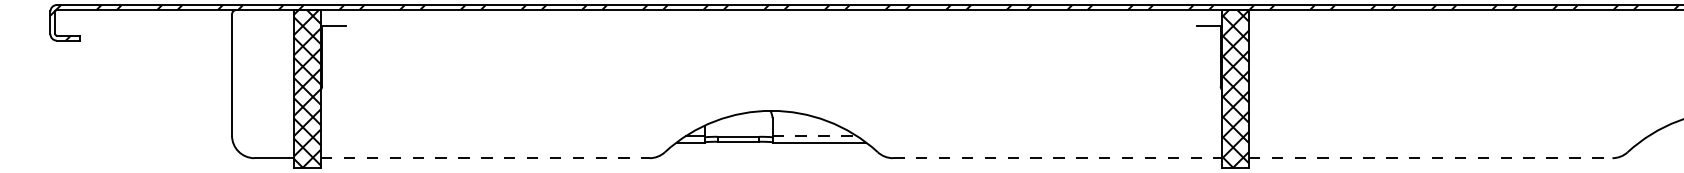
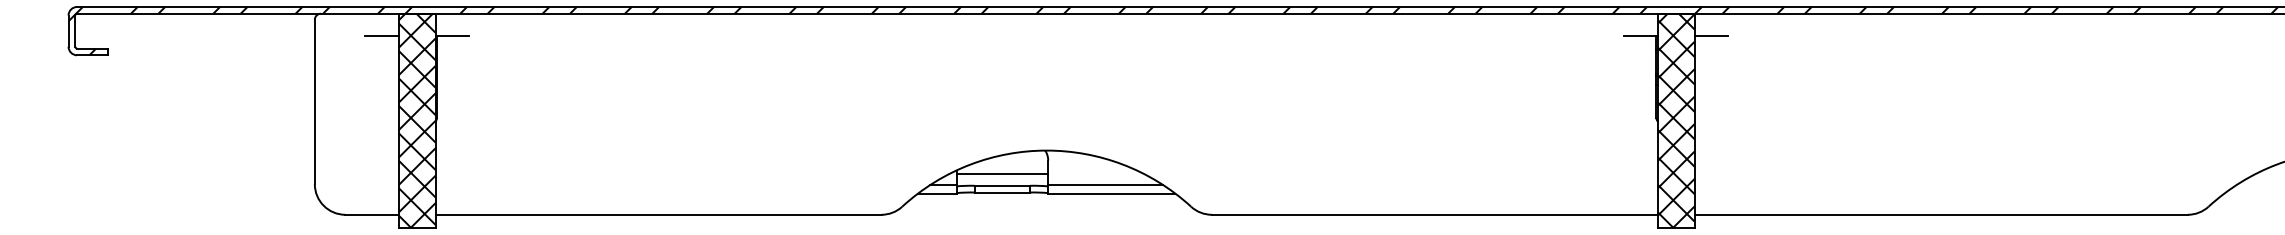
line: (281, 26) -> (381, 35), added
line: (1261, 26) -> (1711, 35), added
line: (738, 127) -> (1002, 173), added
line: (815, 136) -> (1106, 185), dashed -> solid
line: (486, 157) -> (659, 214), dashed -> solid
line: (1057, 157) -> (1435, 214), dashed -> solid
line: (1430, 157) -> (1941, 214), dashed -> solid

